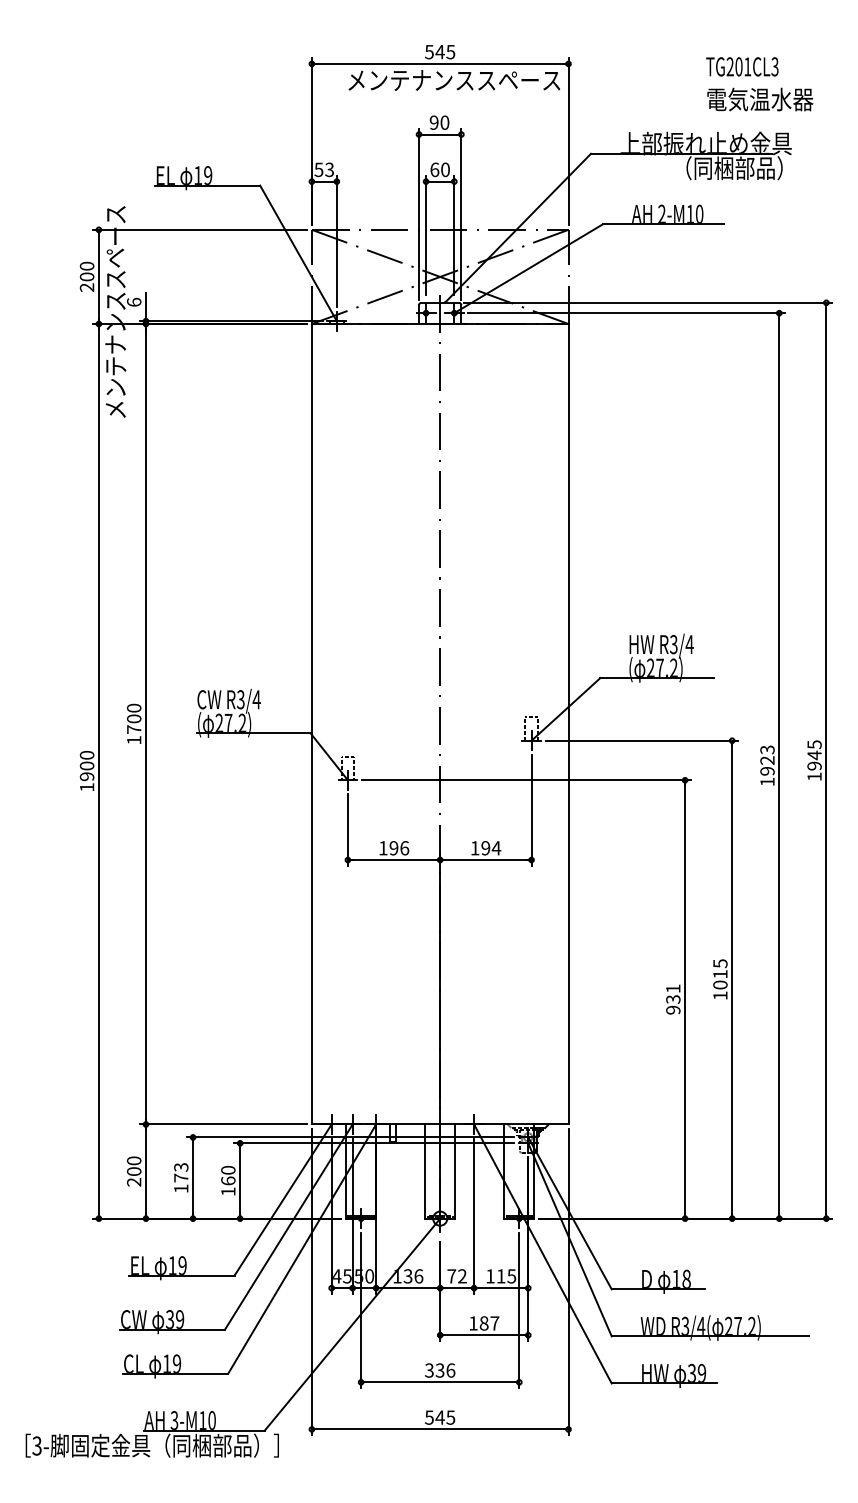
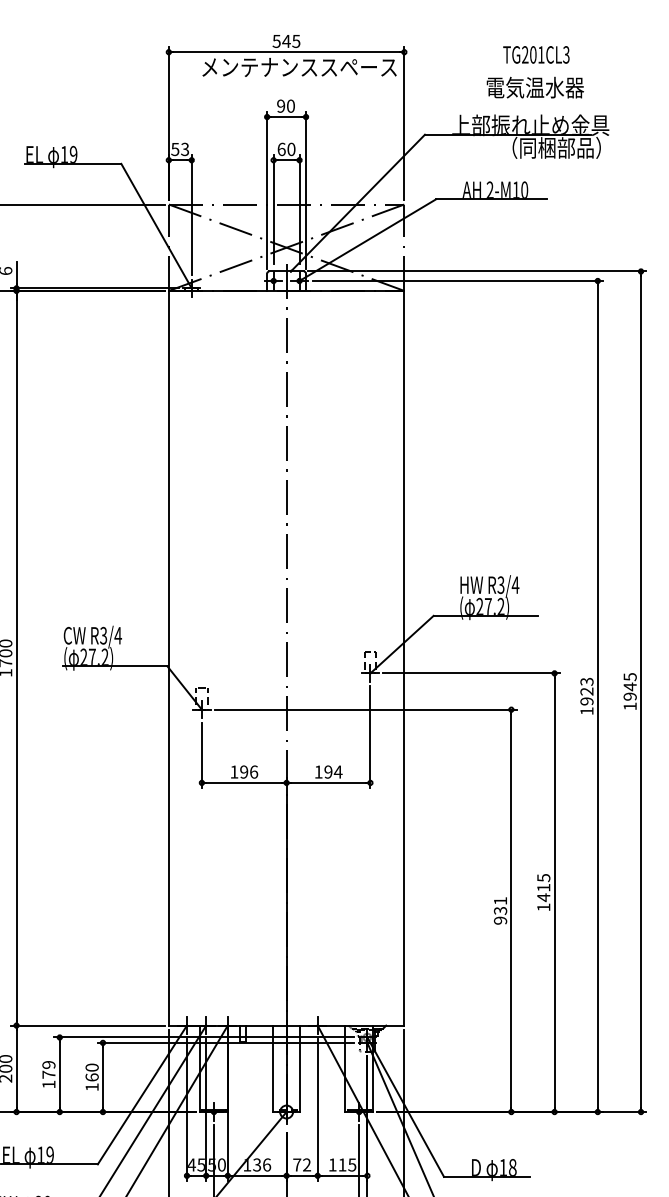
text: (742, 66) -> (536, 54), moved
text: (760, 99) -> (535, 87), moved
text: (720, 984) -> (543, 897), 1015 -> 1415
text: (181, 1167) -> (49, 1065), 173 -> 179

